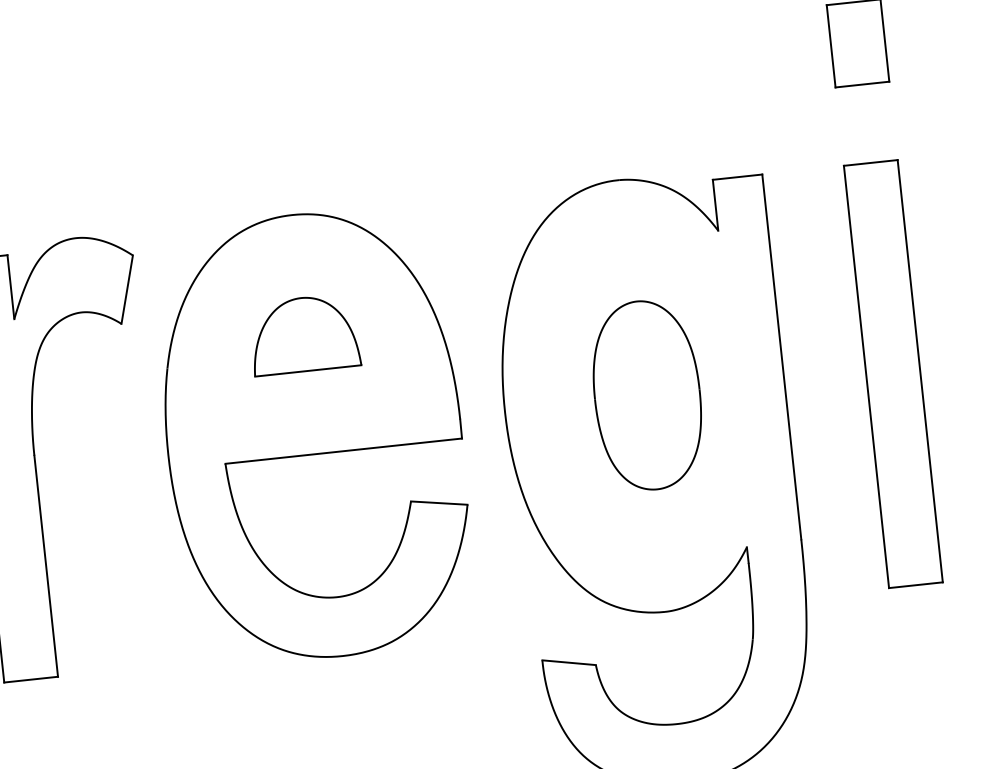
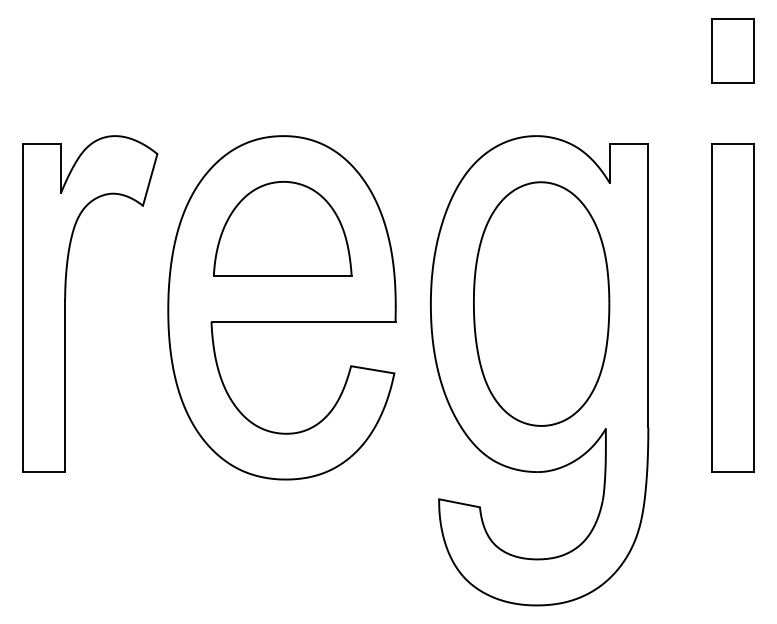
part: (303, 333) -> (282, 228), size x1.67
part: (646, 394) -> (541, 303), size x1.67

